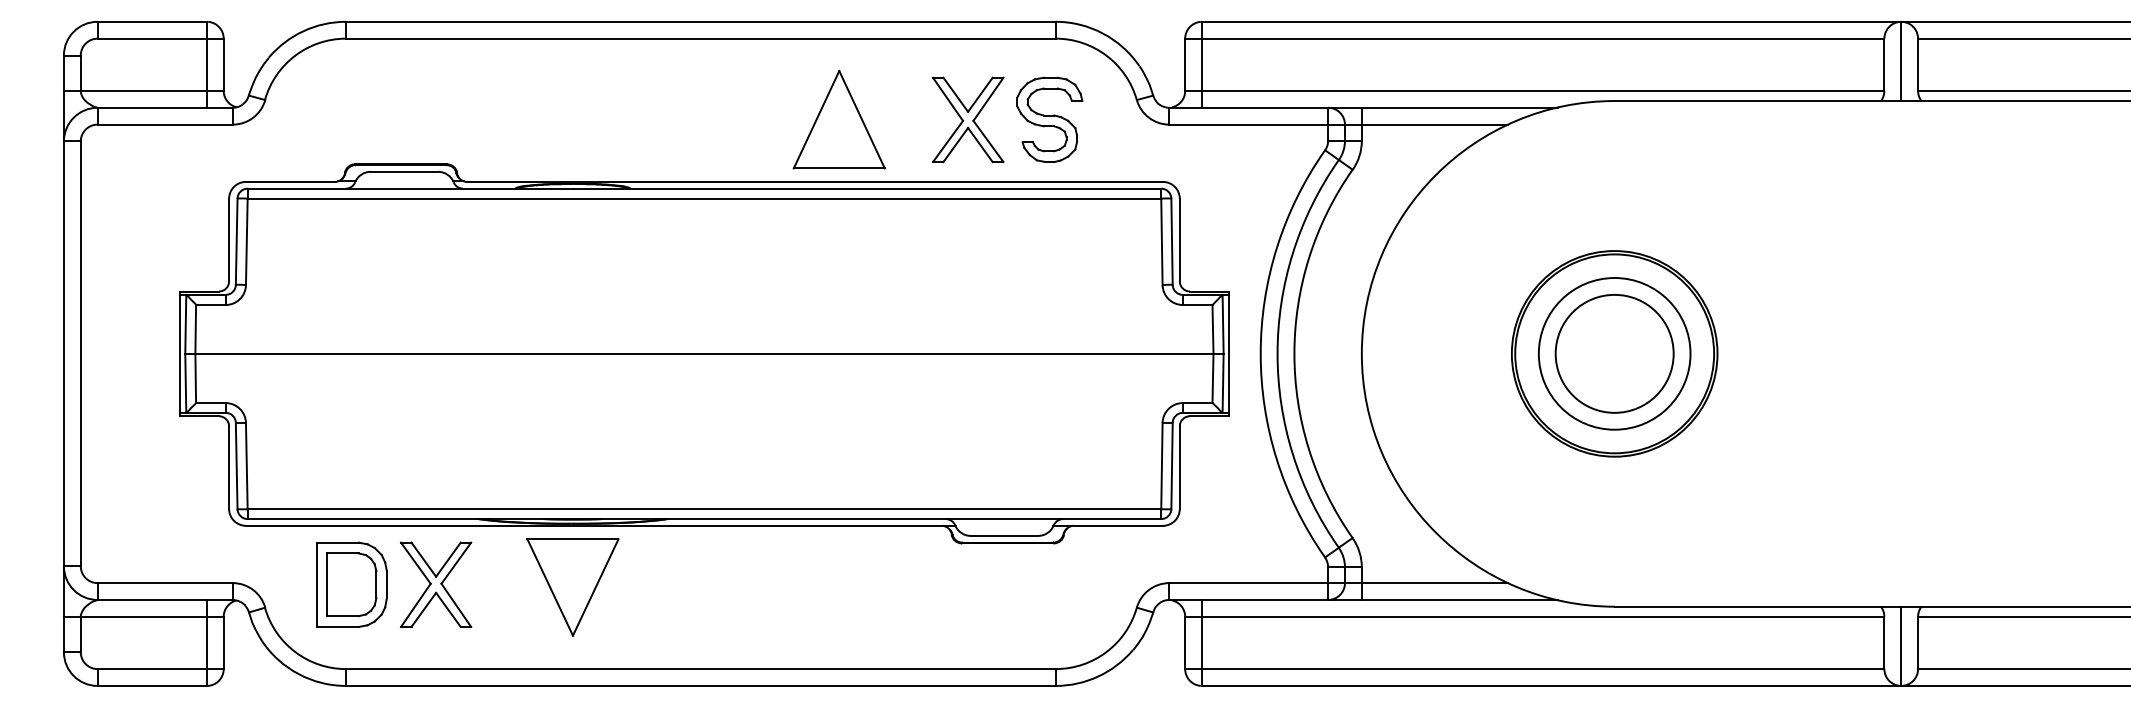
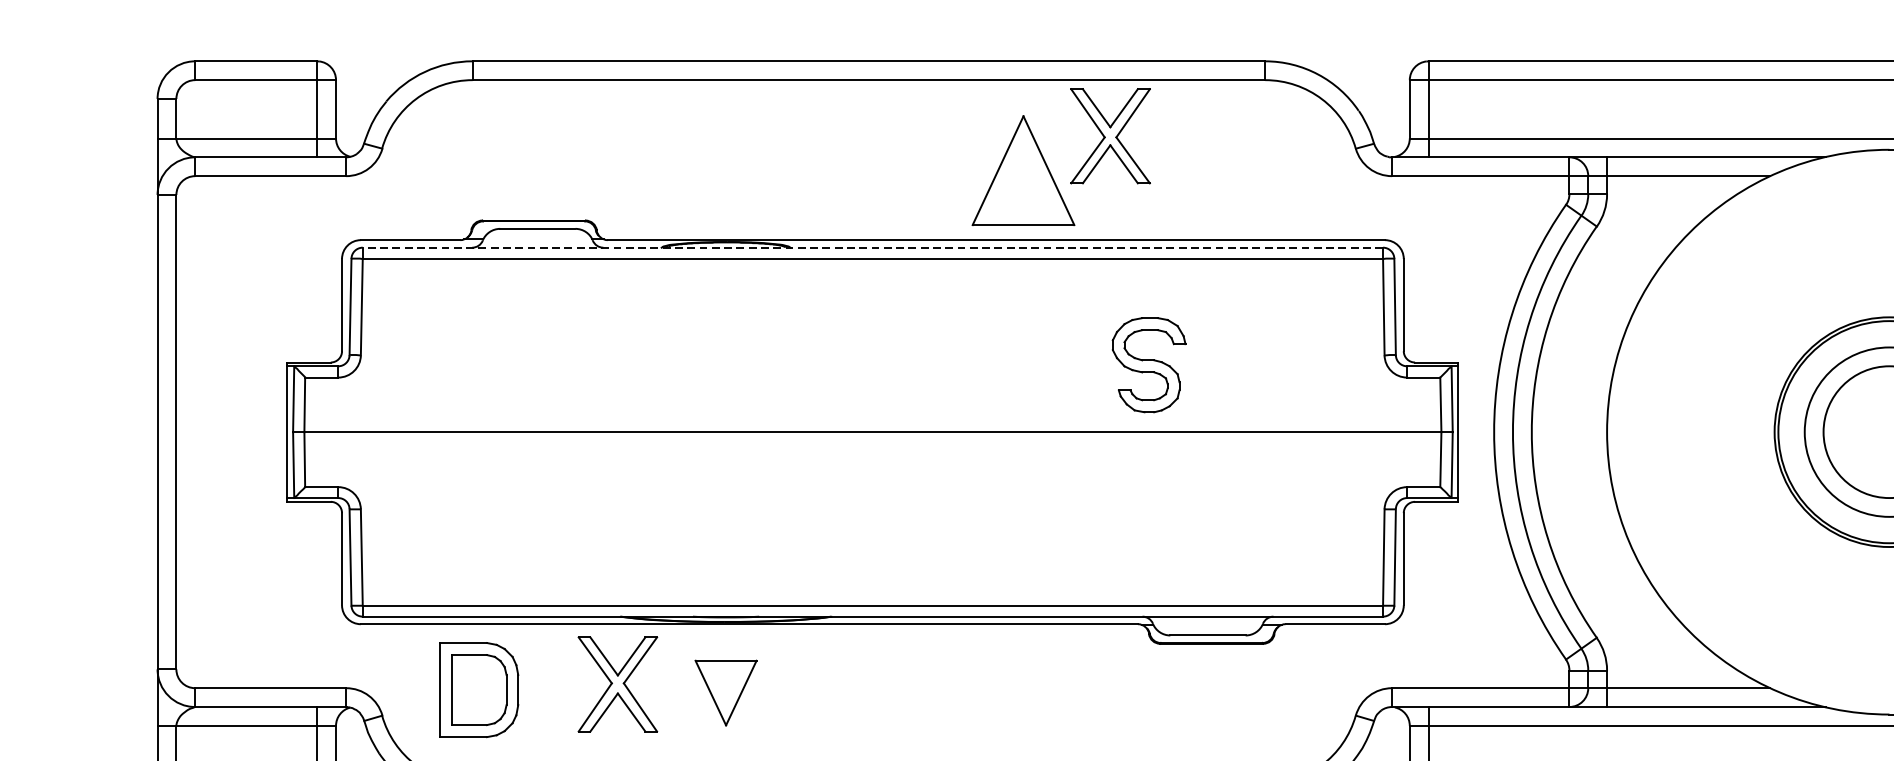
part: (968, 119) -> (1110, 135), moved
part: (1049, 119) -> (1148, 364), moved
line: (704, 188) -> (872, 247), solid -> dashed
part: (436, 584) -> (618, 684), moved
part: (572, 587) -> (725, 693), size x0.6

